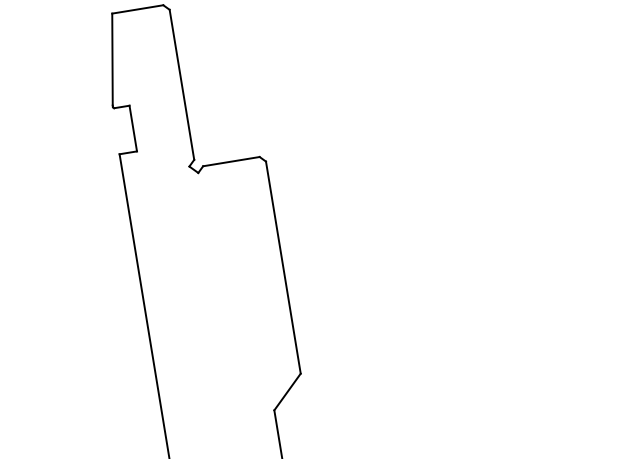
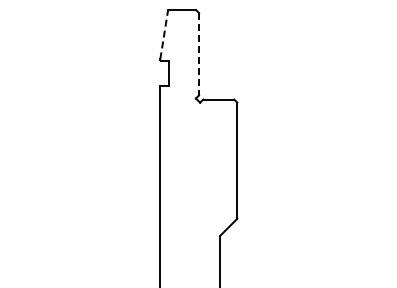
line: (112, 59) -> (164, 34), solid -> dashed
line: (182, 85) -> (199, 54), solid -> dashed

